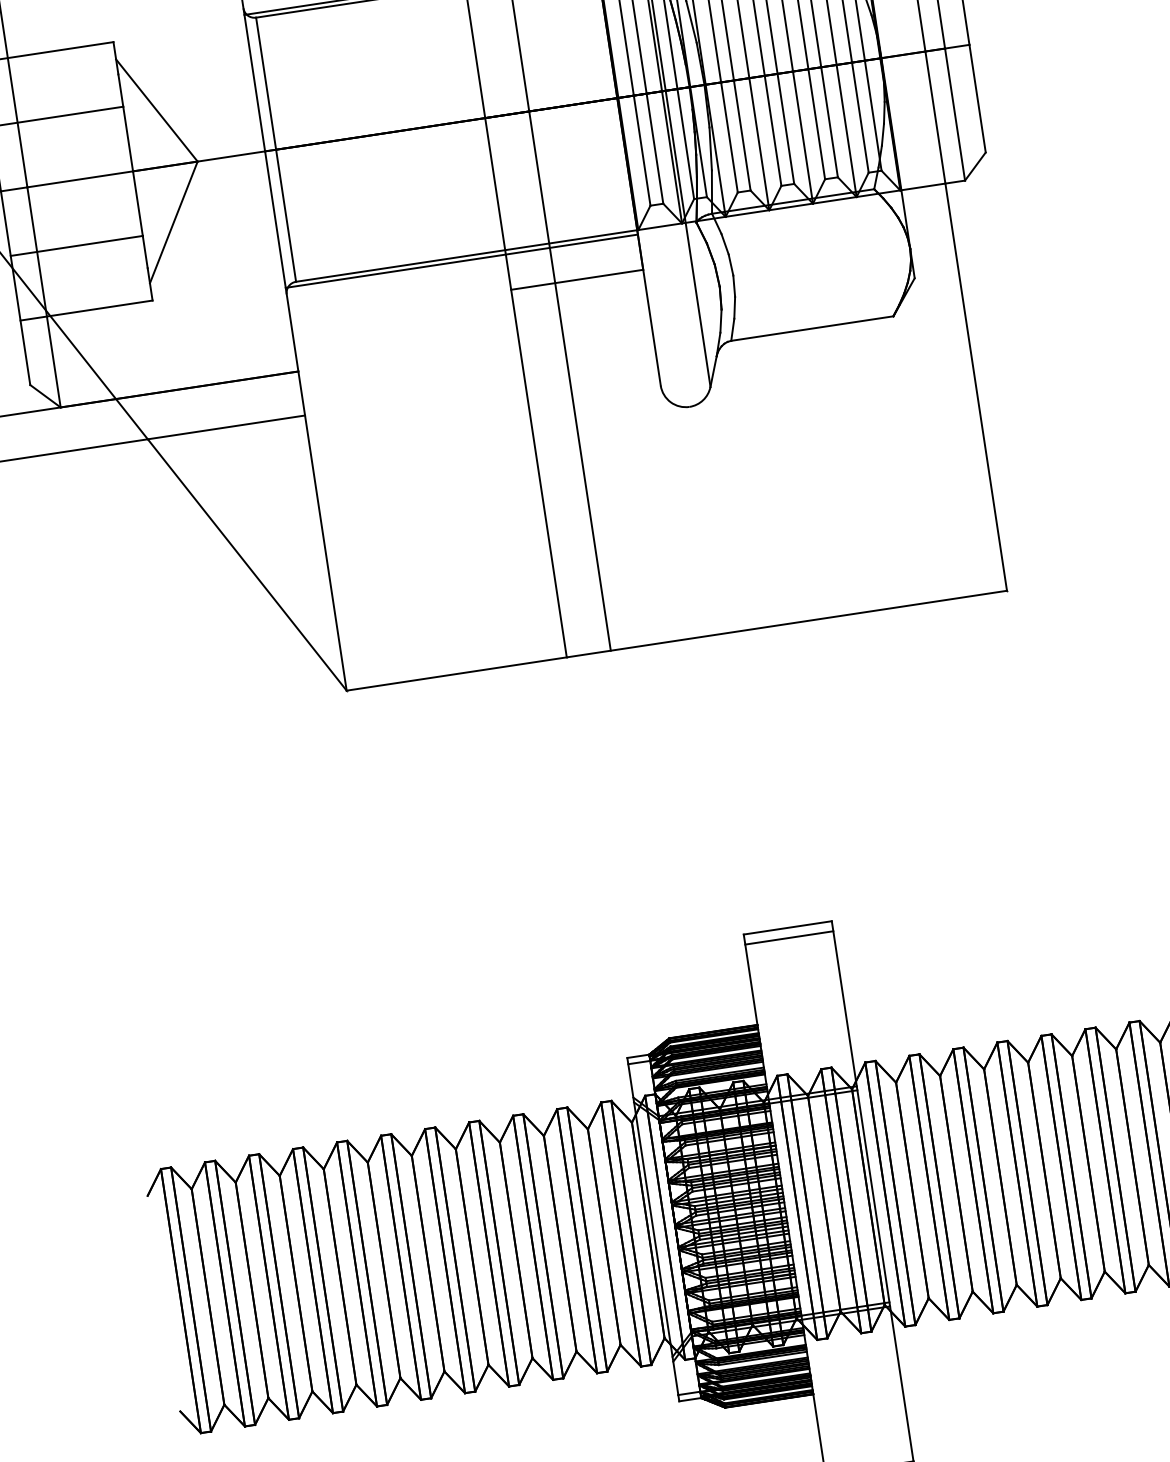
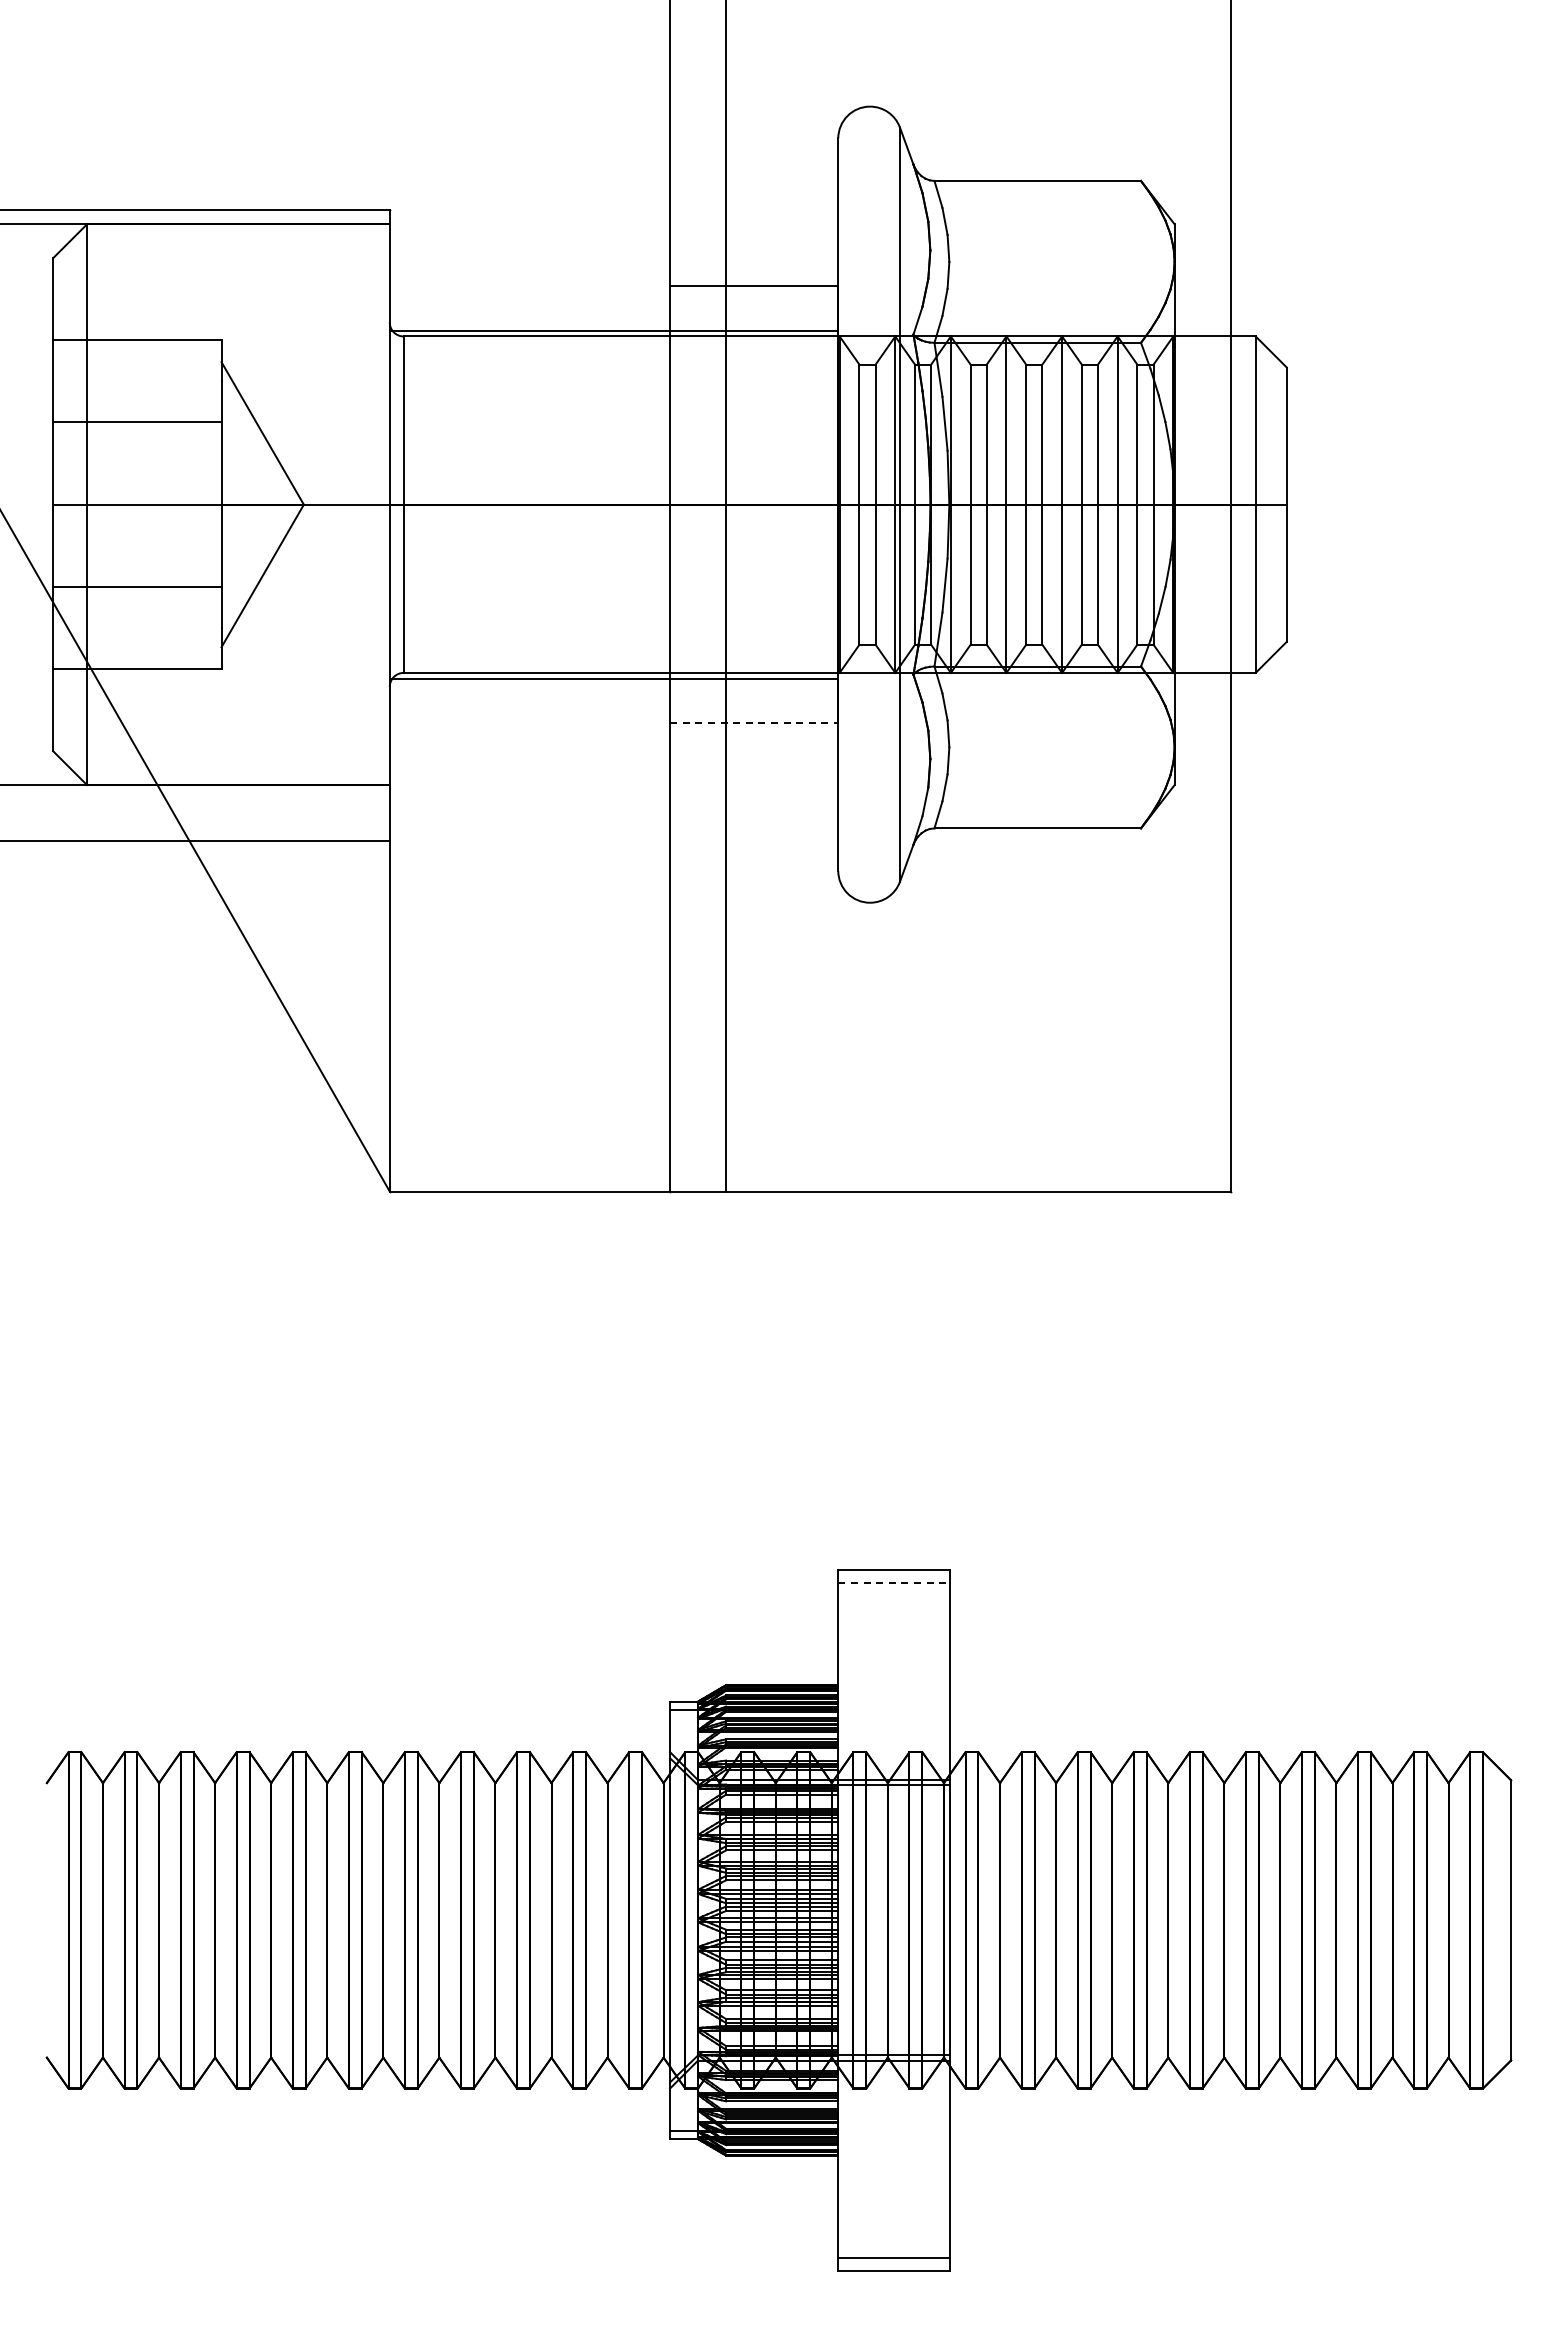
line: (577, 279) -> (754, 723), solid -> dashed
line: (789, 937) -> (894, 1582), solid -> dashed

